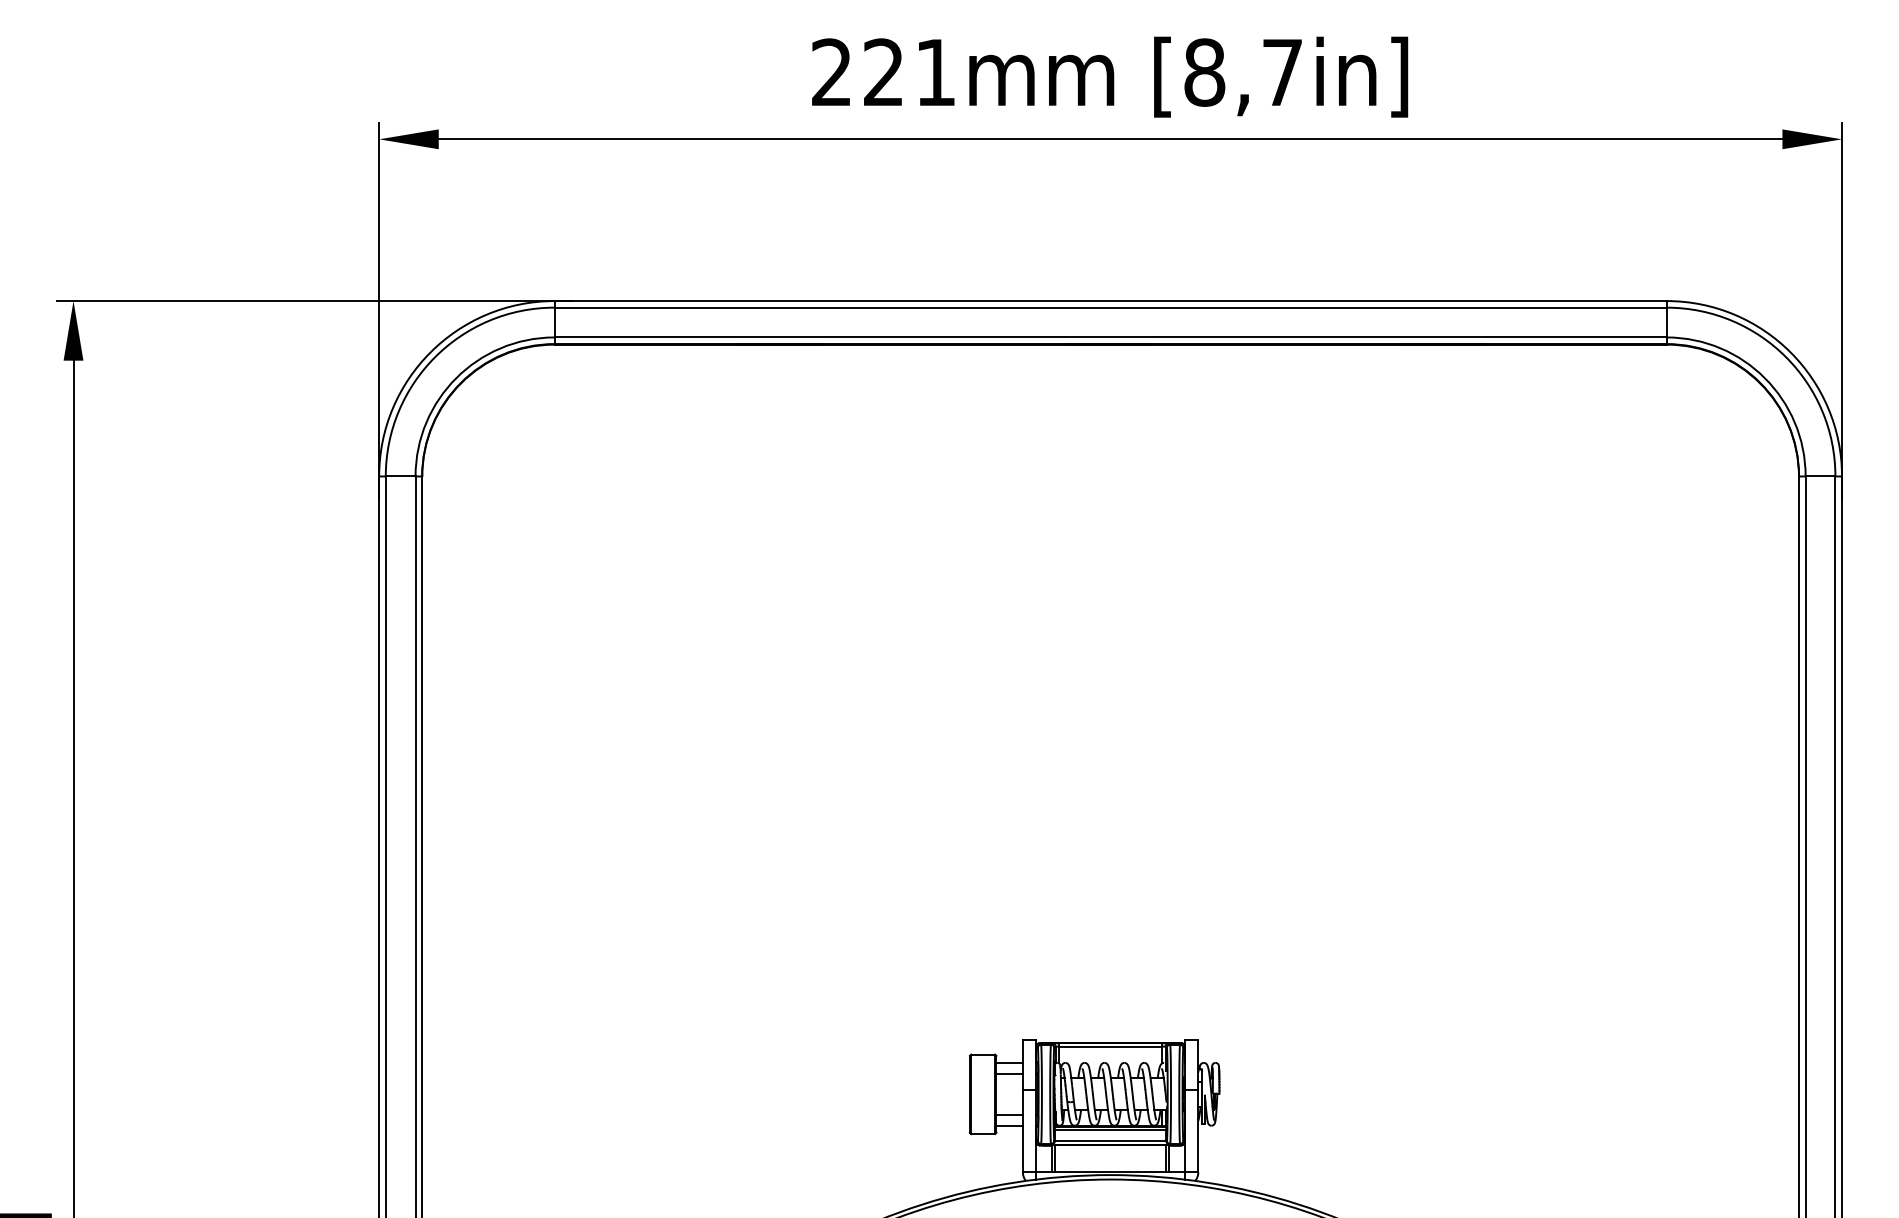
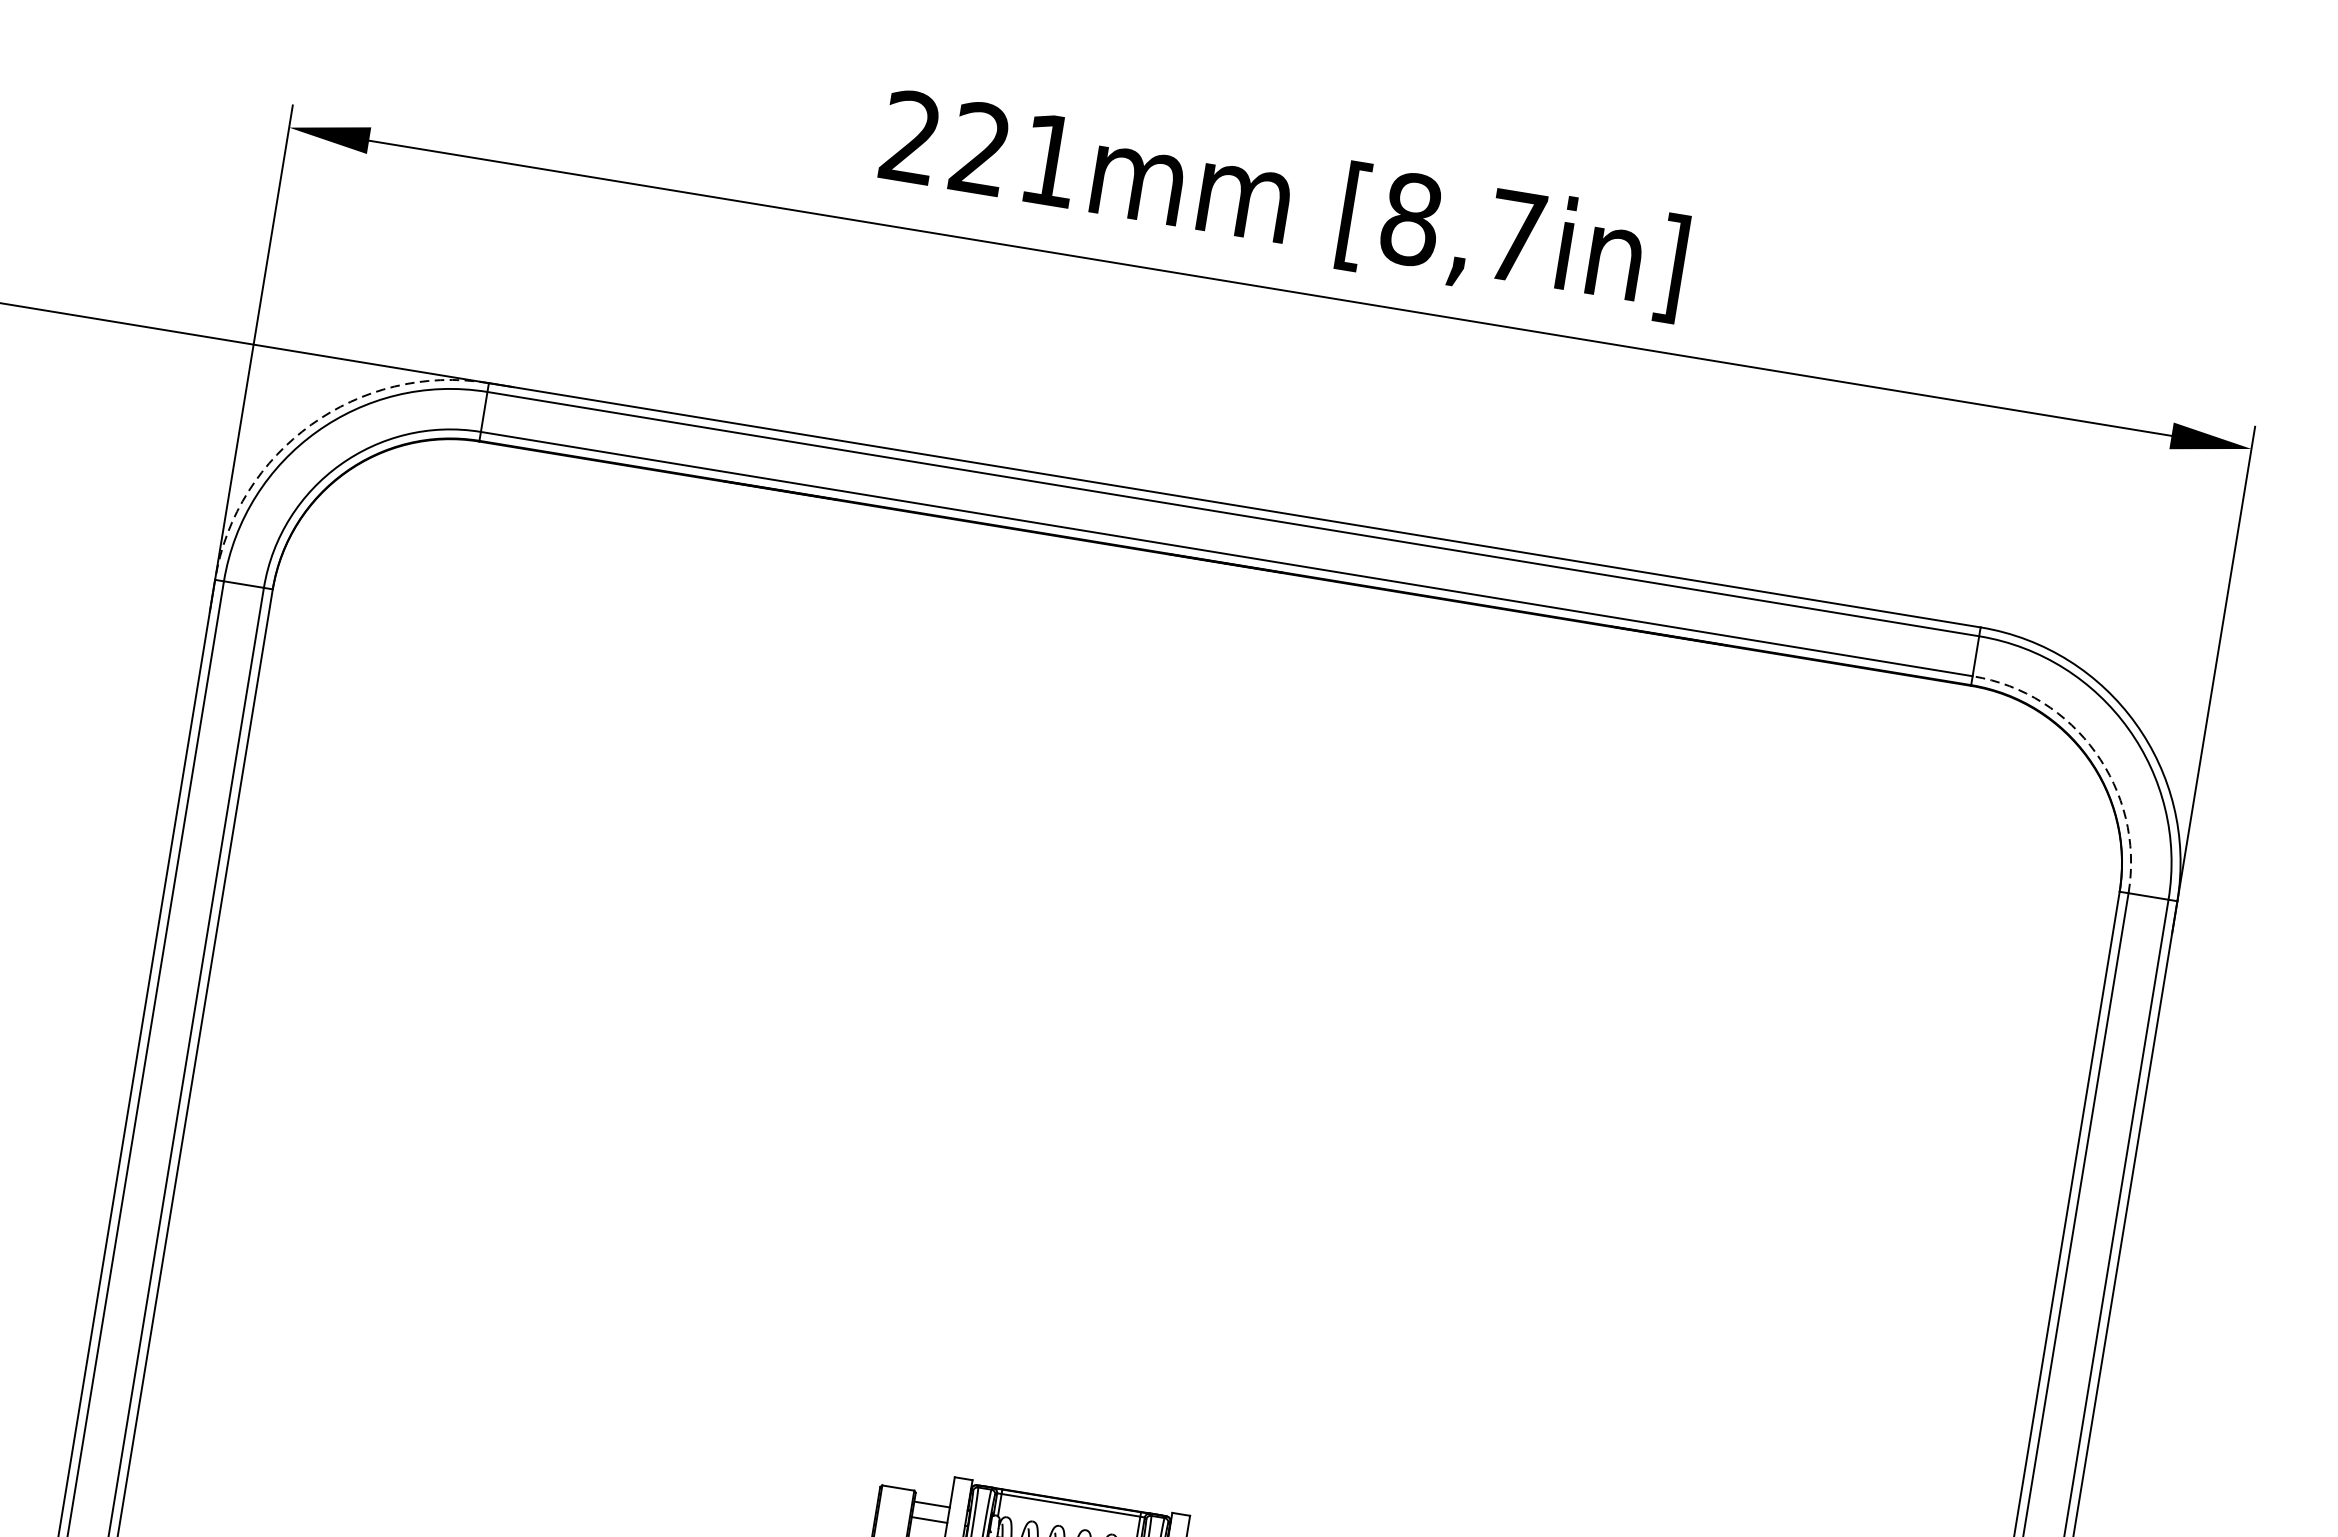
arc: (430, 352) -> (311, 424), solid -> dashed
arc: (1764, 378) -> (2094, 752), solid -> dashed

